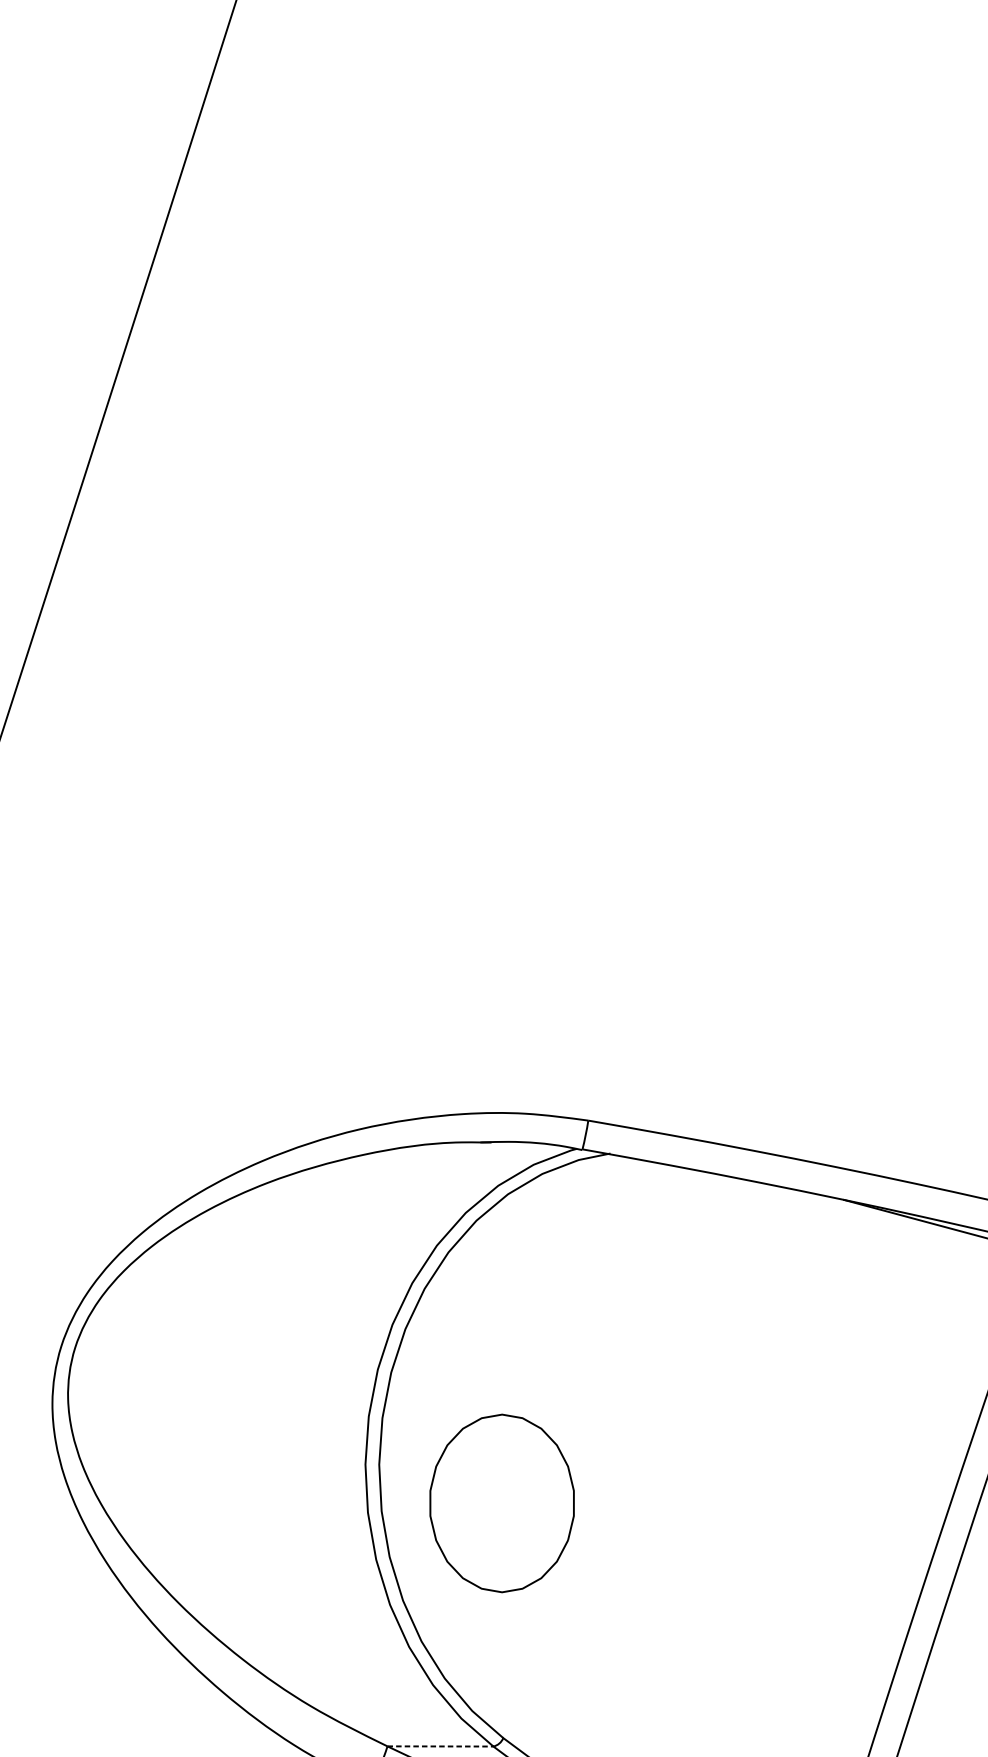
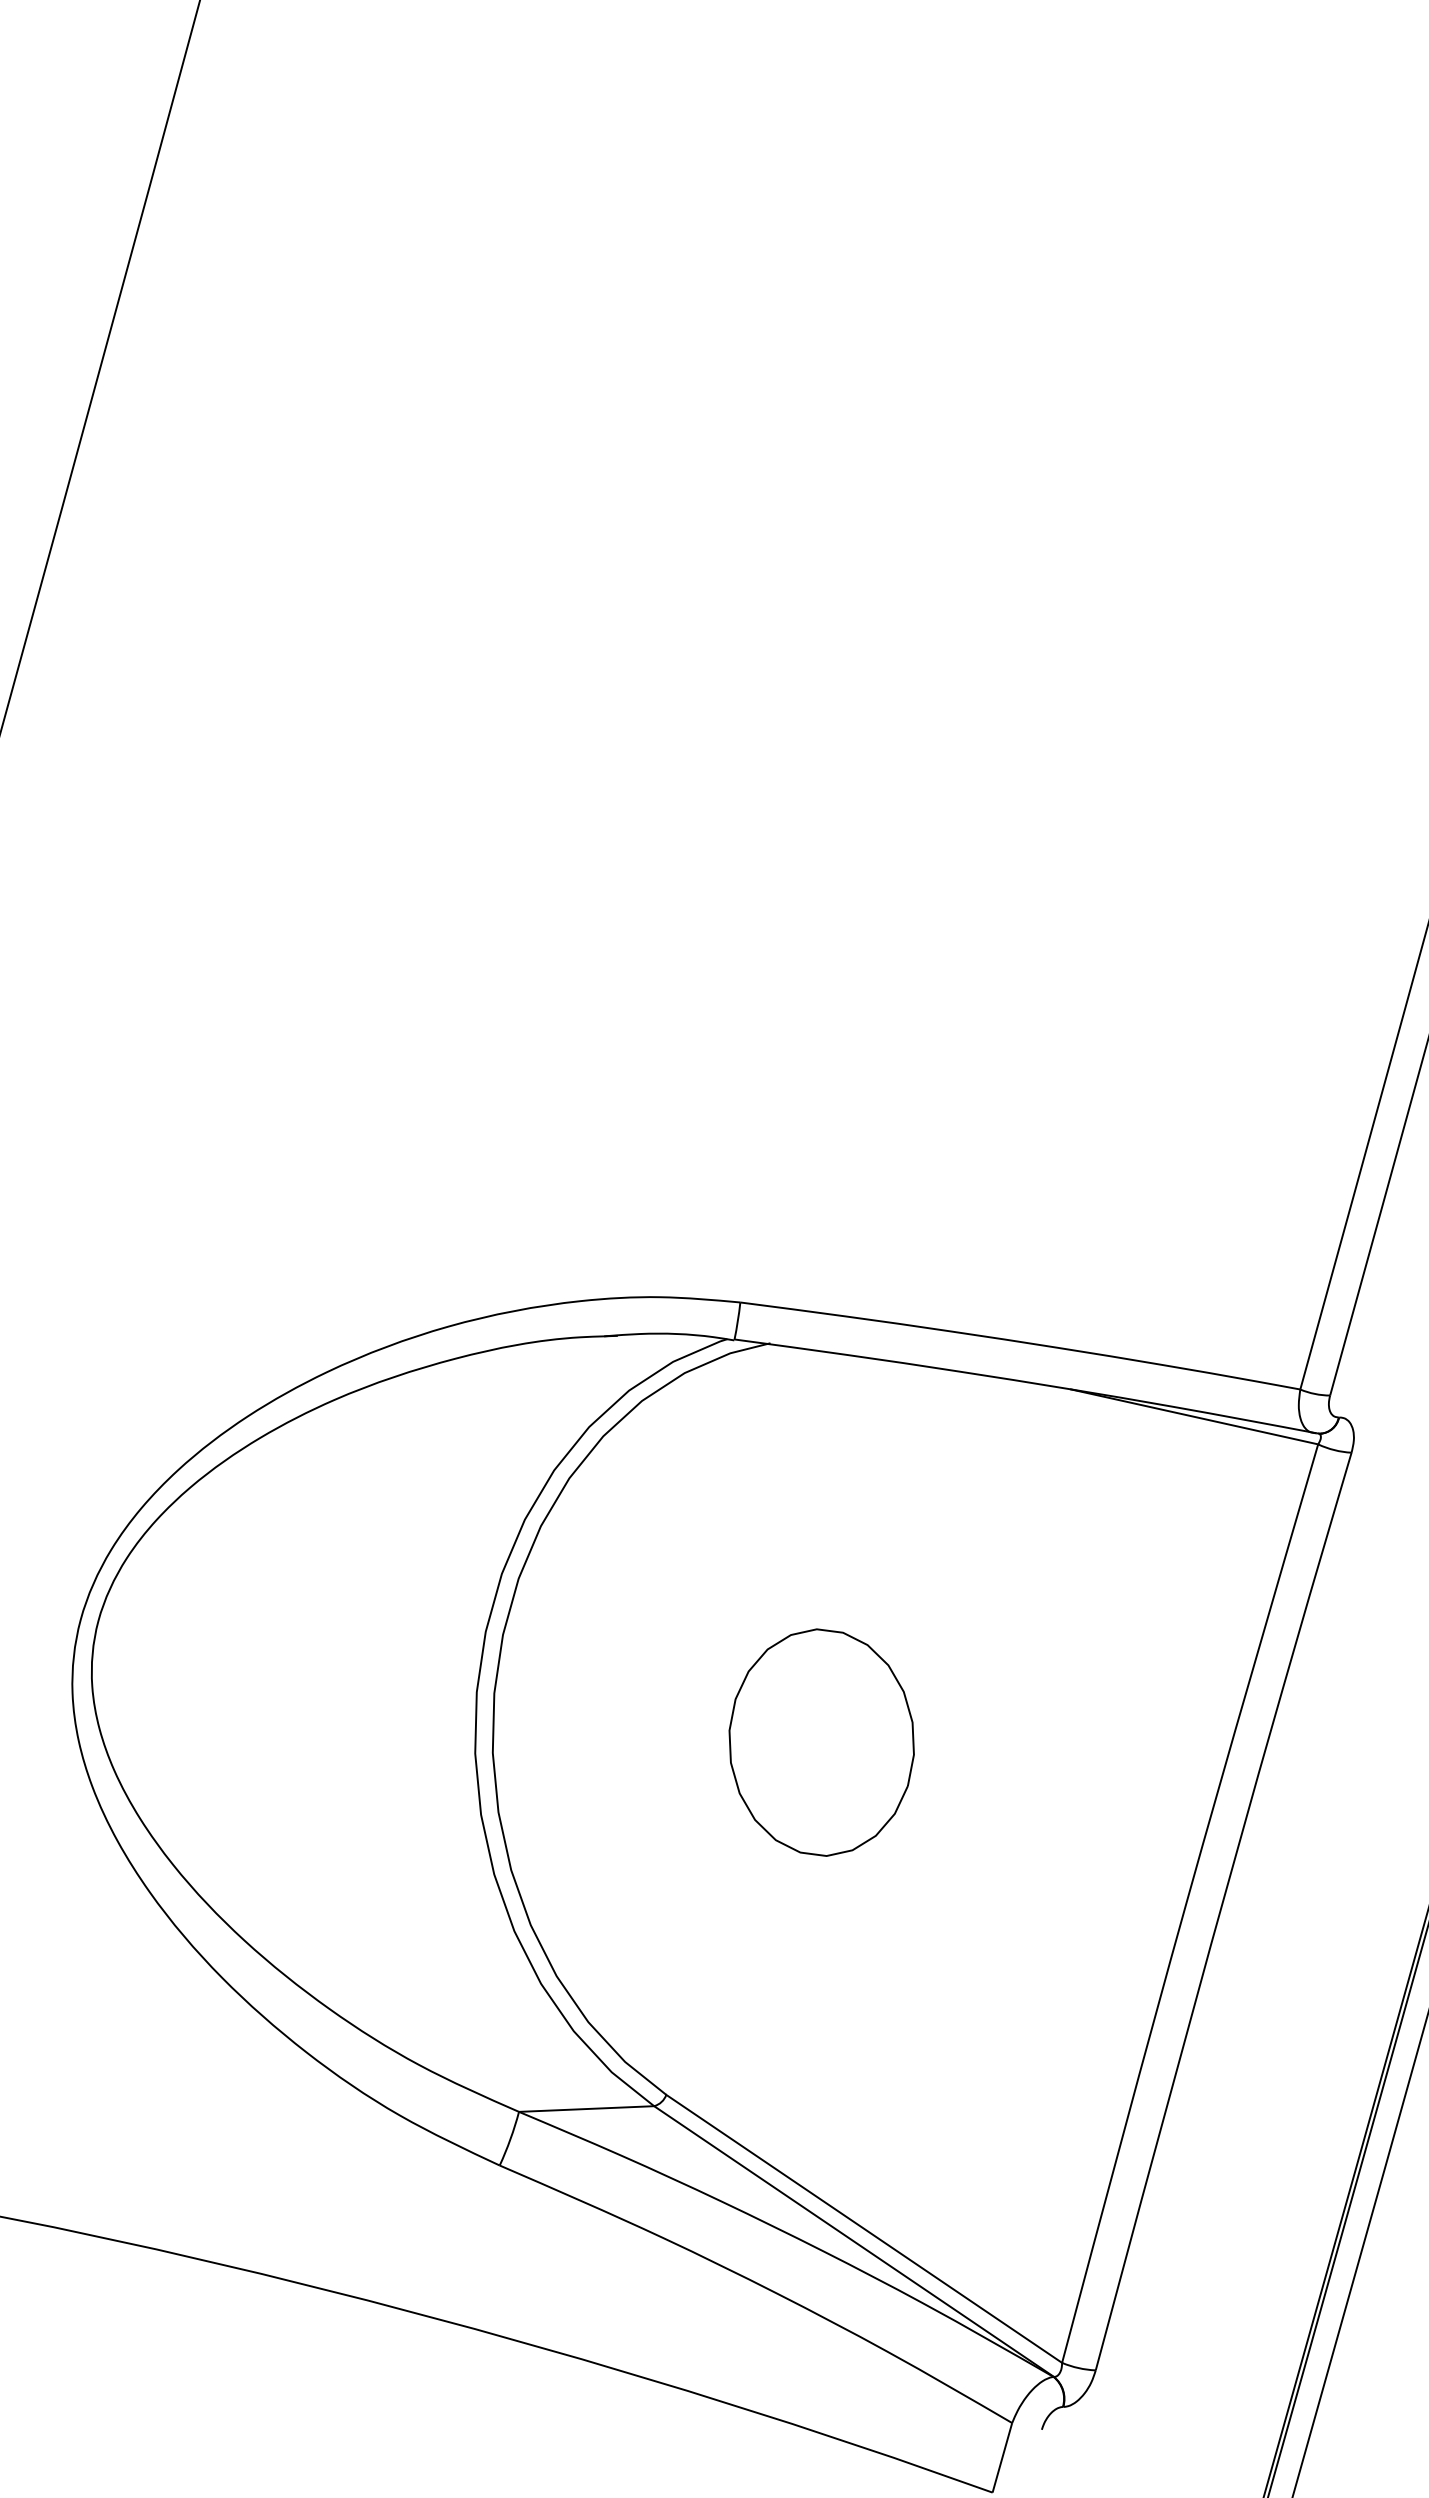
part: (501, 1503) -> (821, 1742), moved
line: (440, 1746) -> (586, 2109), dashed -> solid

